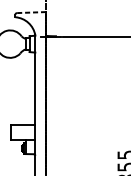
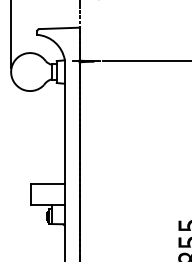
line: (30, 12) -> (58, 28), dashed -> solid

